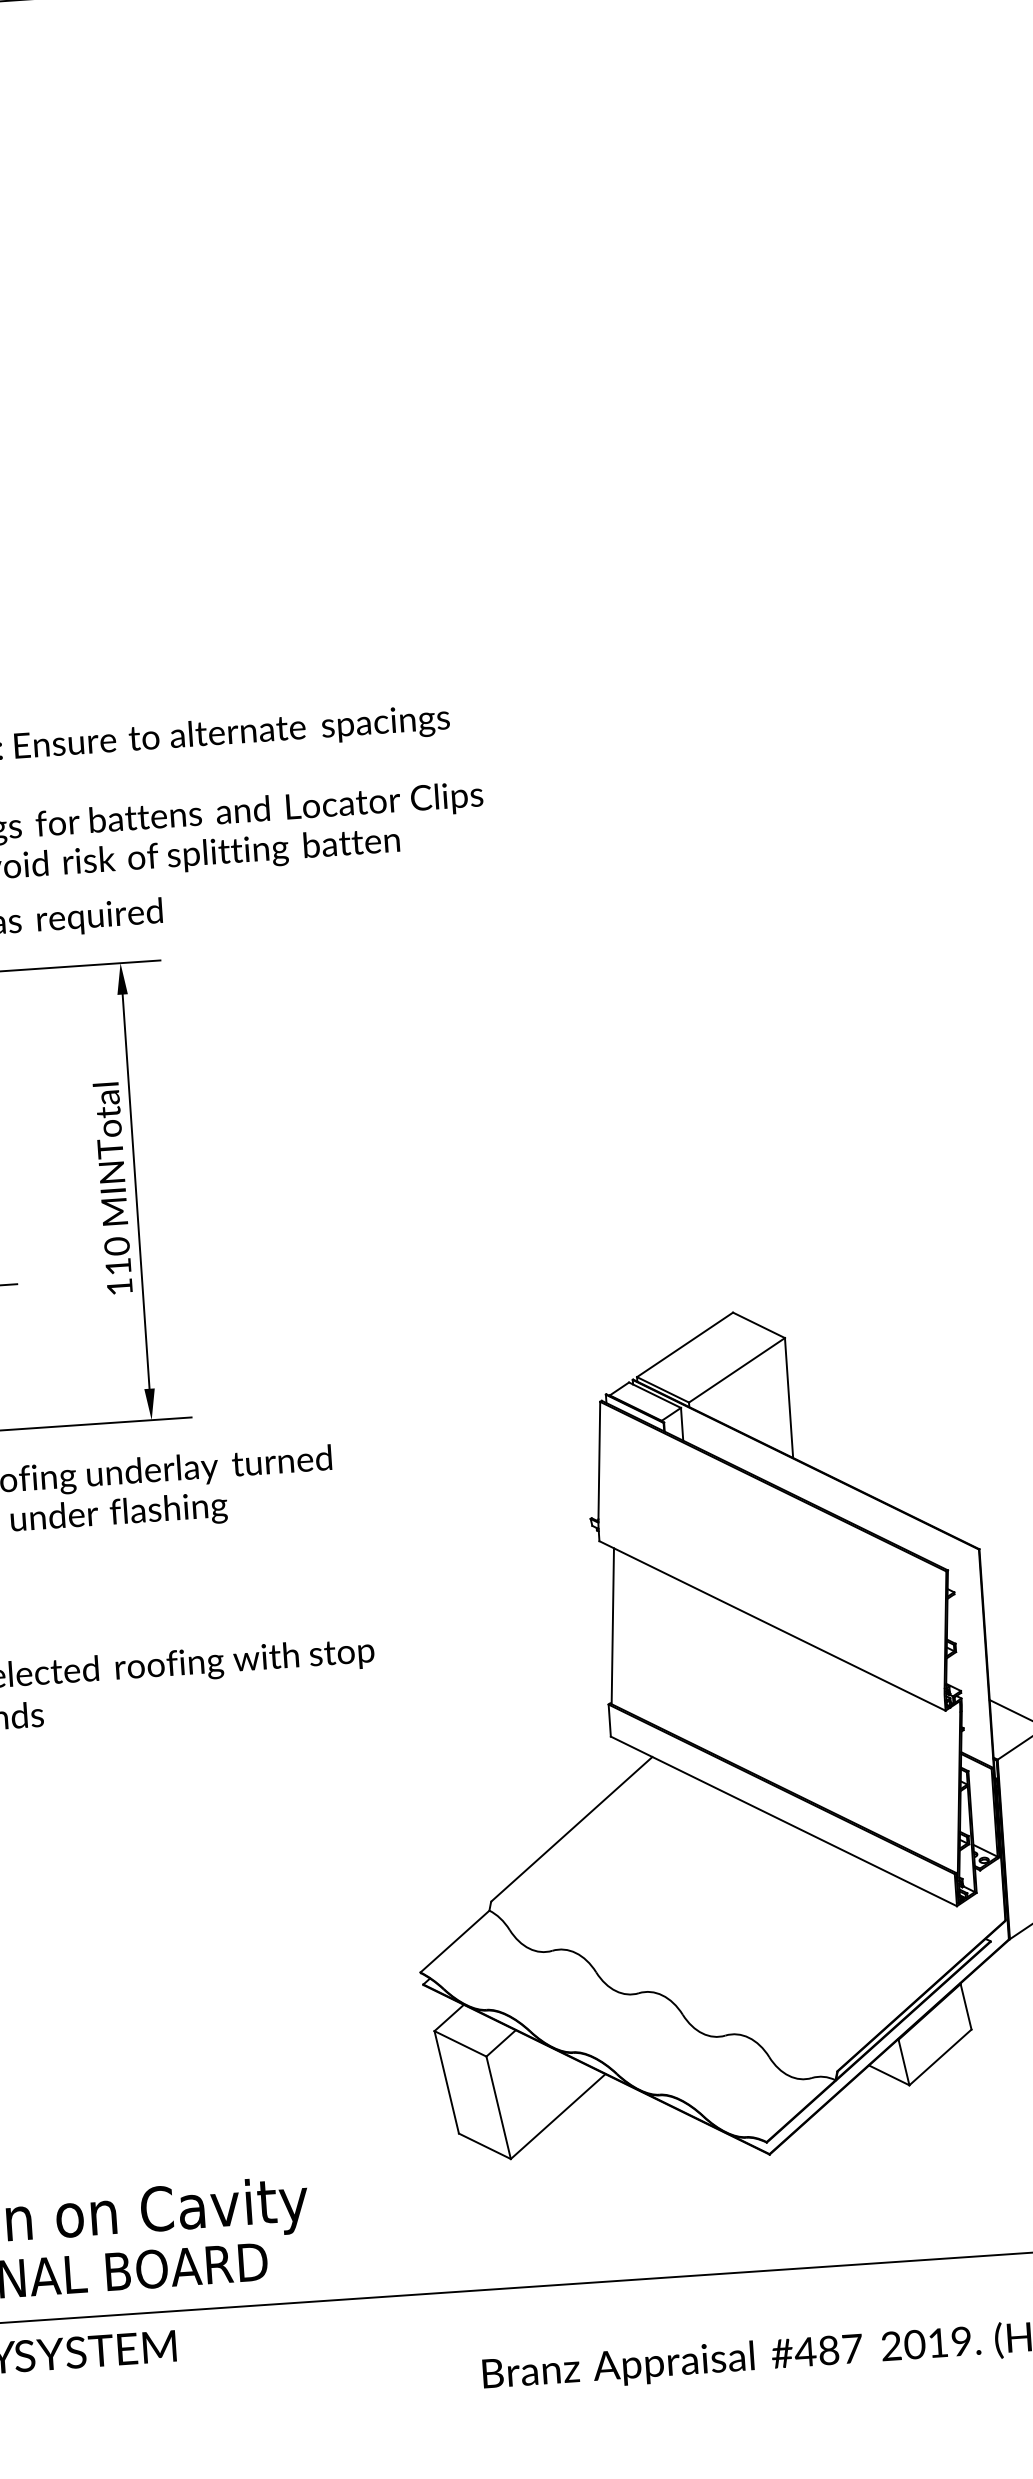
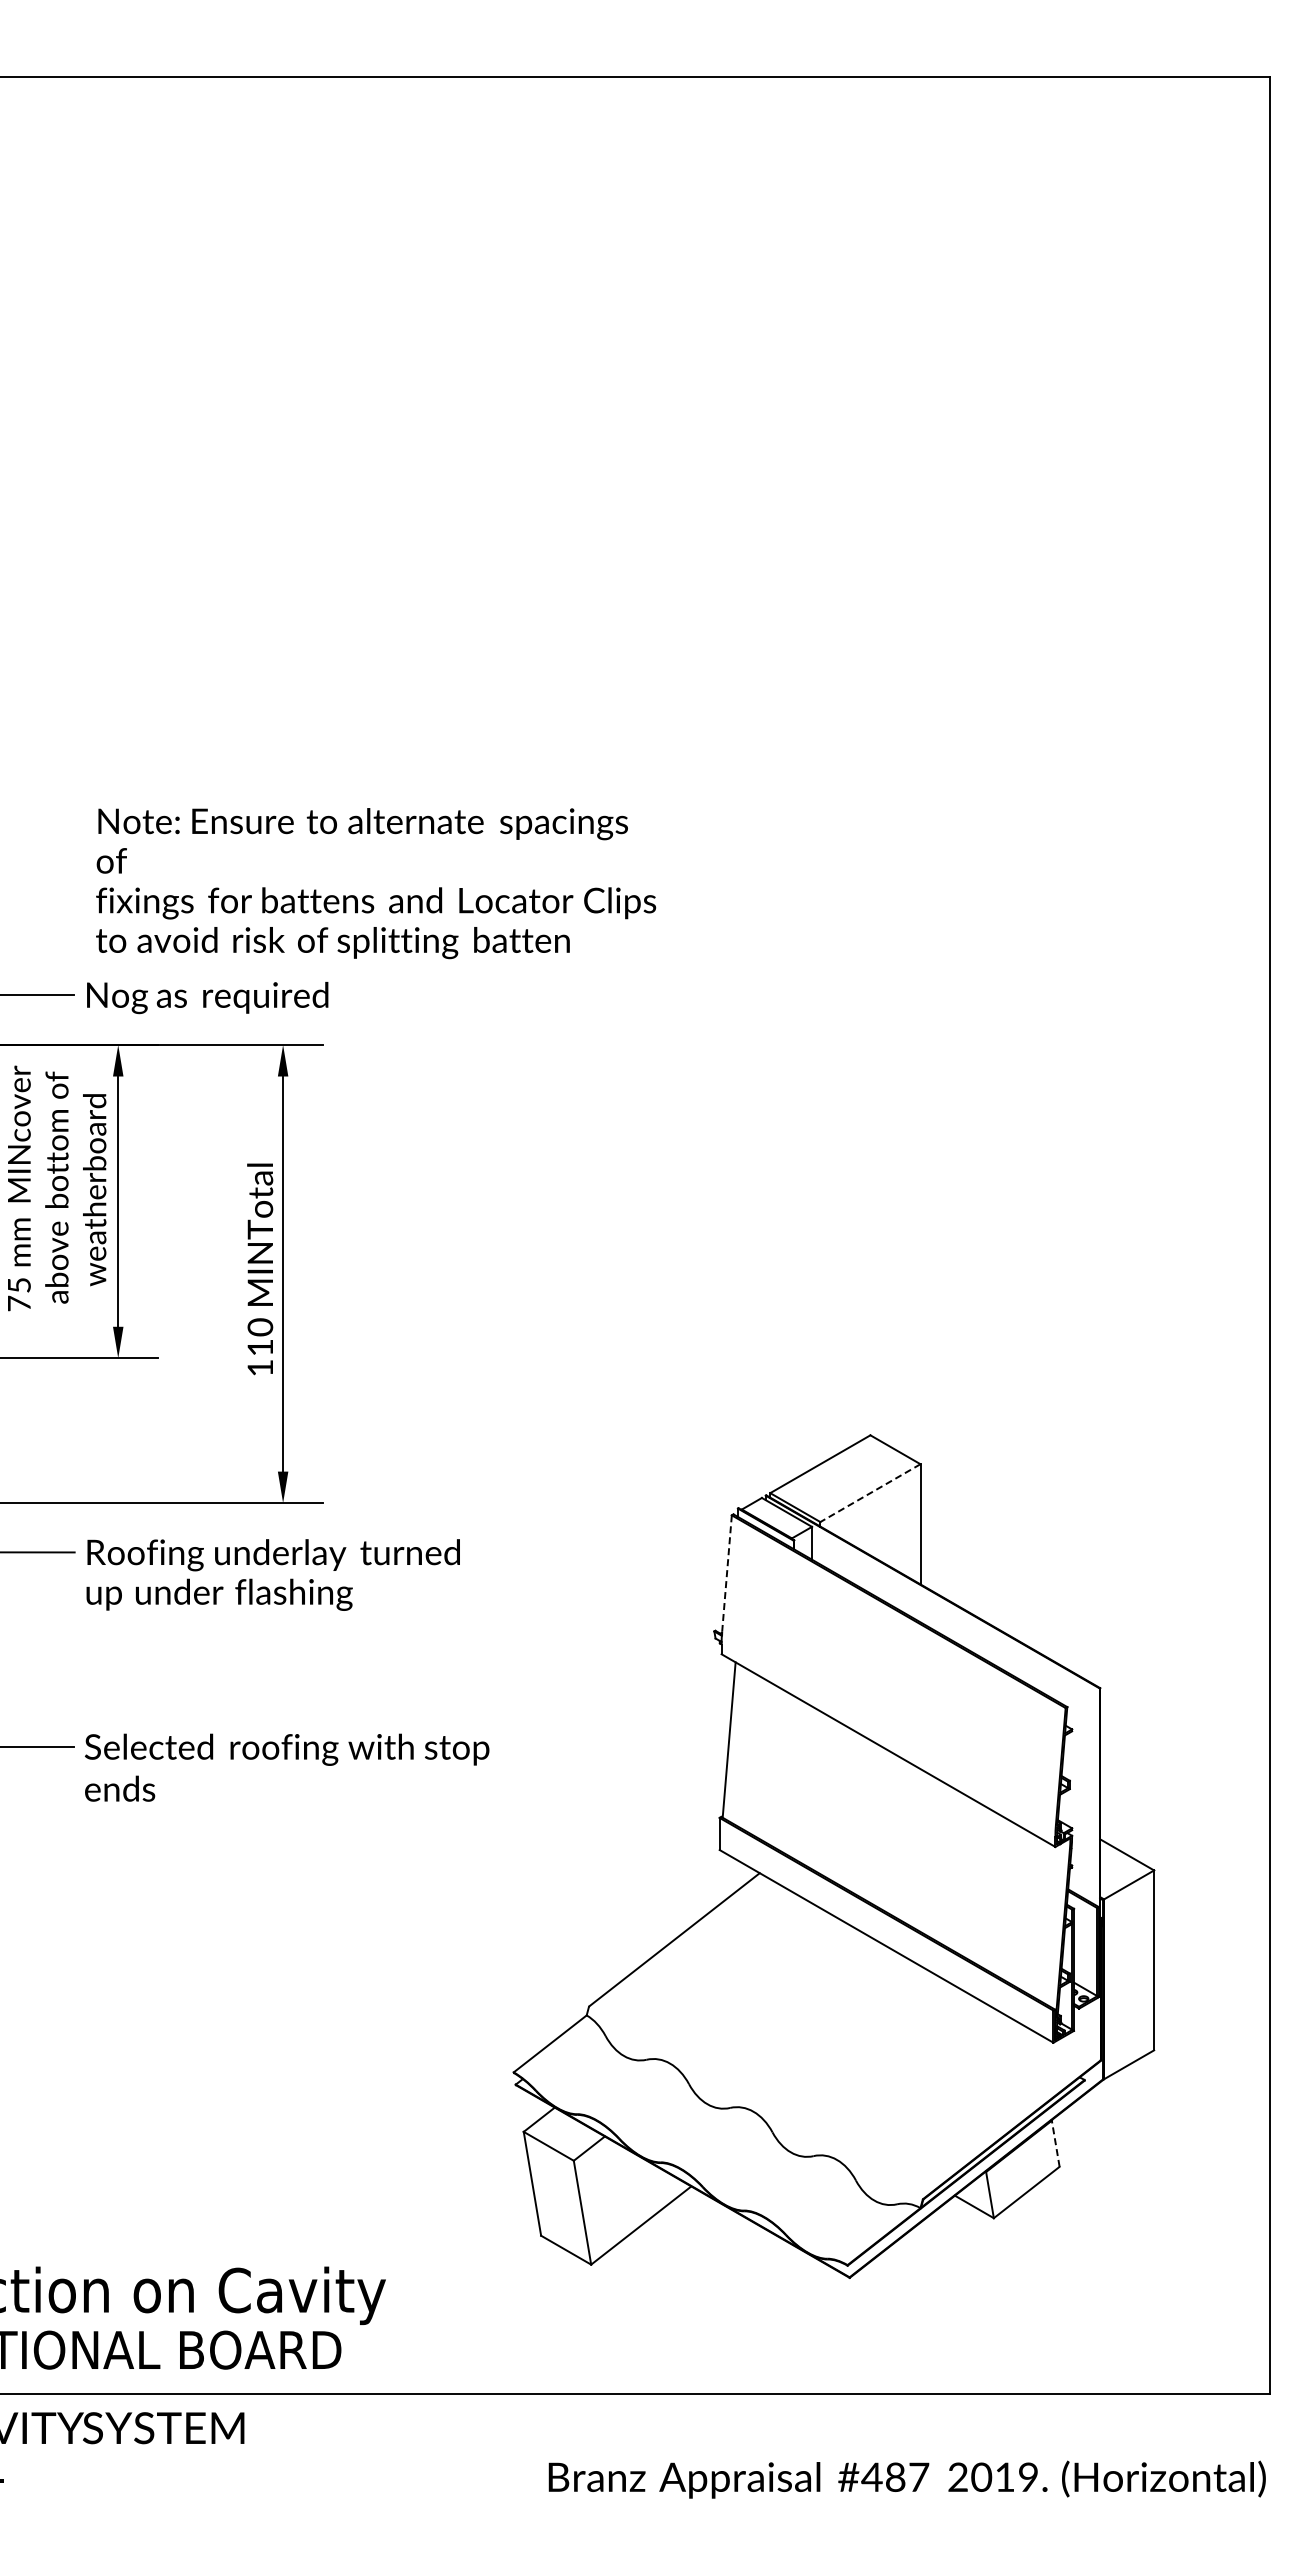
line: (737, 1370) -> (870, 1493), solid -> dashed
line: (598, 1460) -> (726, 1573), solid -> dashed
line: (965, 2006) -> (1055, 2143), solid -> dashed

